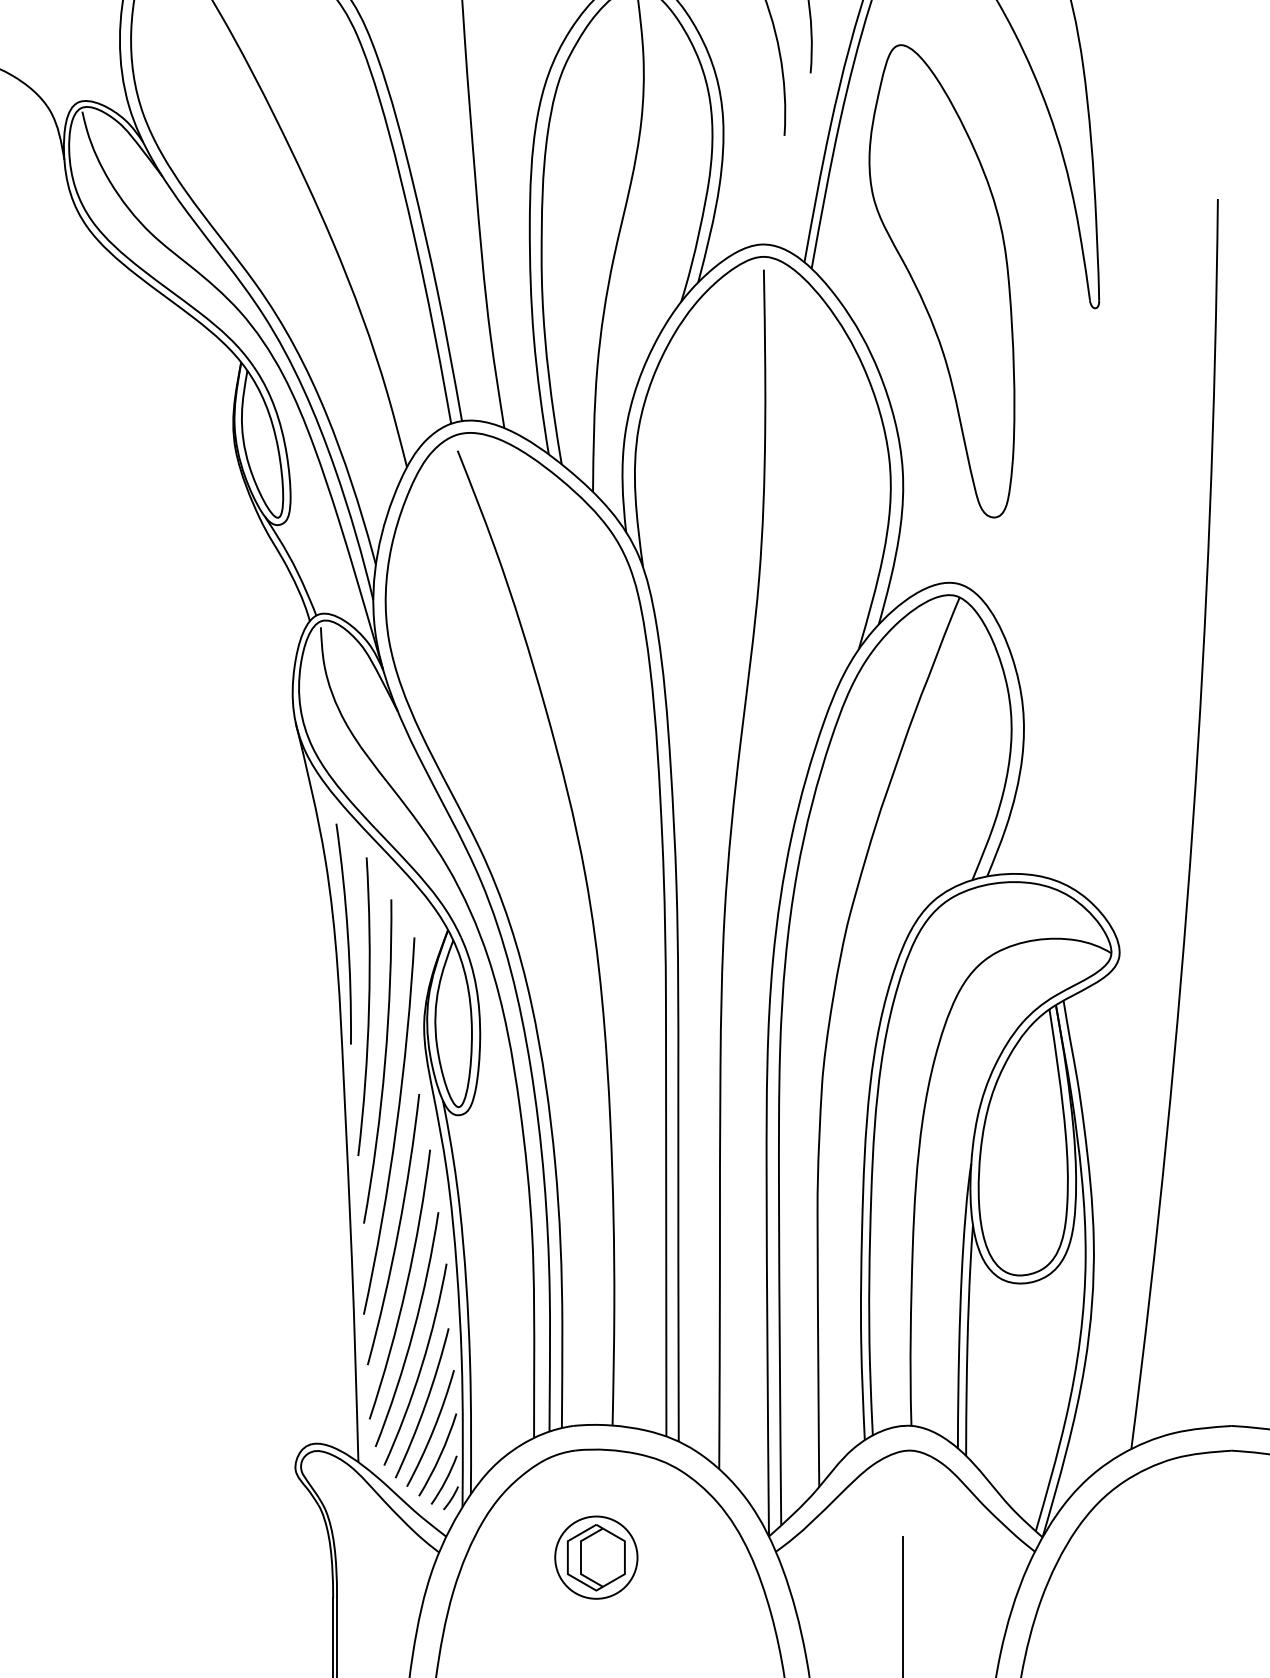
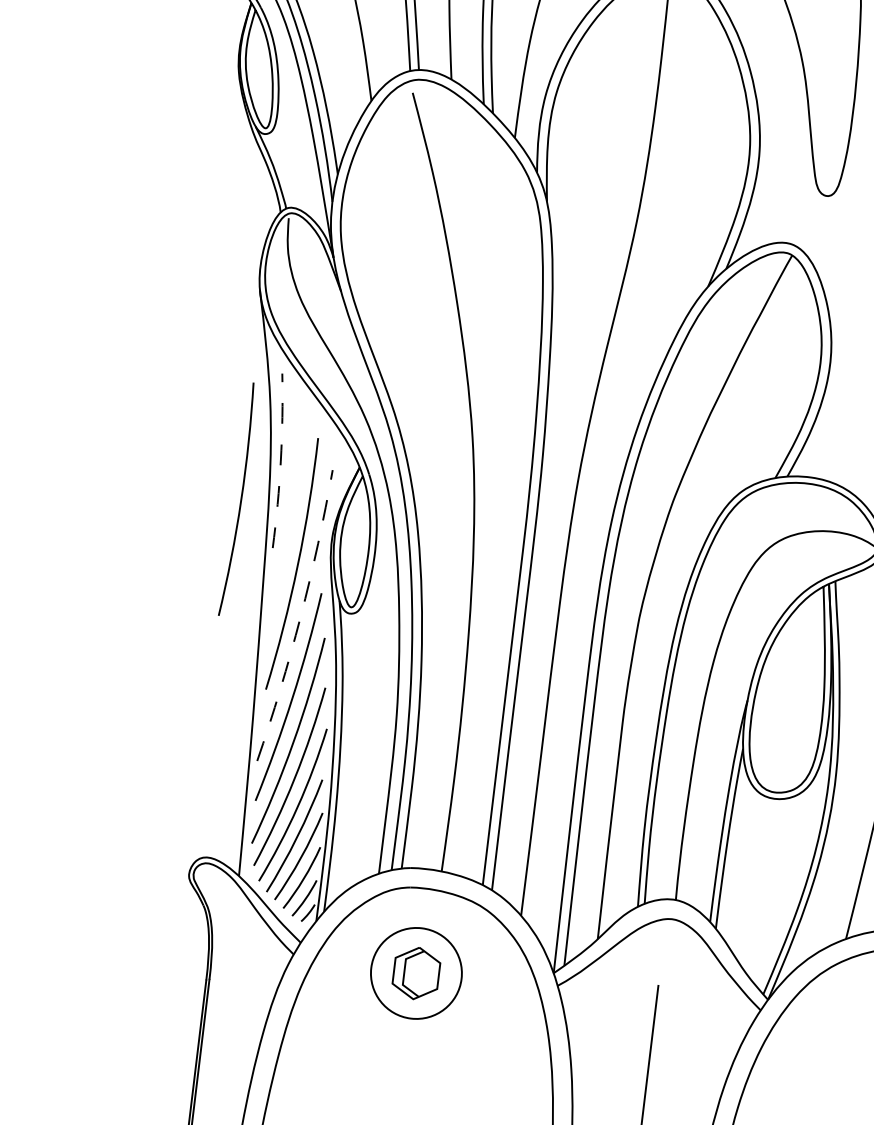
arc: (347, 933) -> (280, 460), solid -> dashed
arc: (368, 1006) -> (240, 499), moved
arc: (396, 1127) -> (300, 617), solid -> dashed
circle: (596, 1557) -> (416, 973), size x1.4

